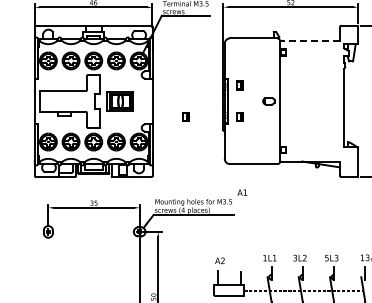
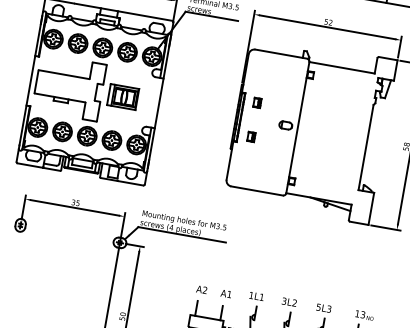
line: (310, 41) -> (342, 68), dashed -> solid
part: (185, 116) -> (192, 126), removed
text: (242, 192) -> (226, 293), moved

